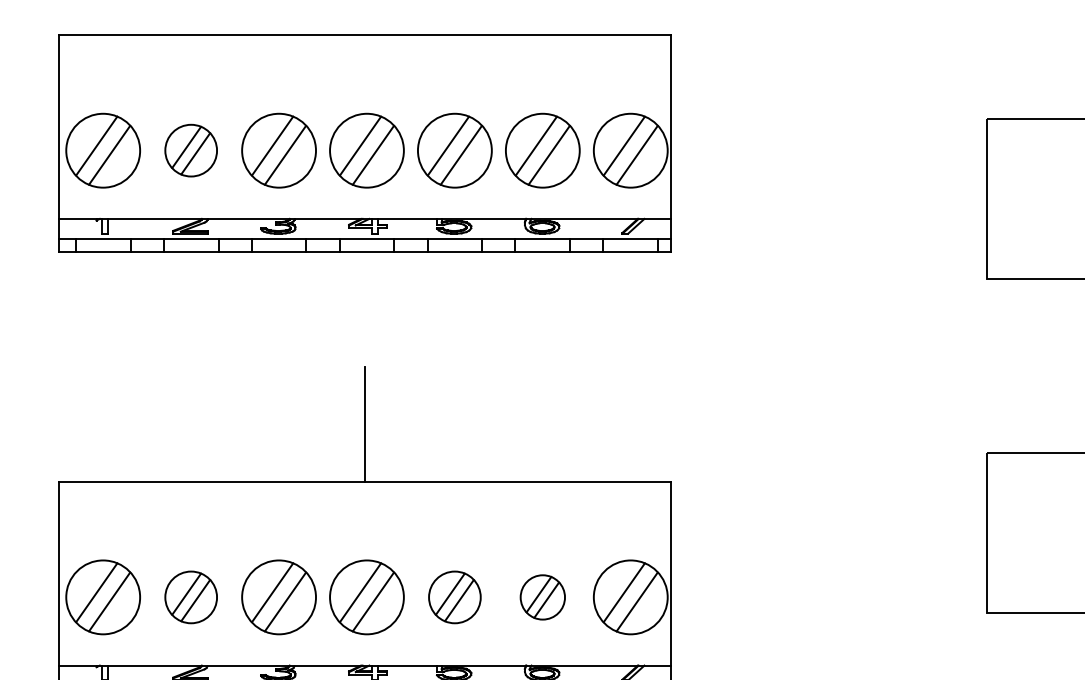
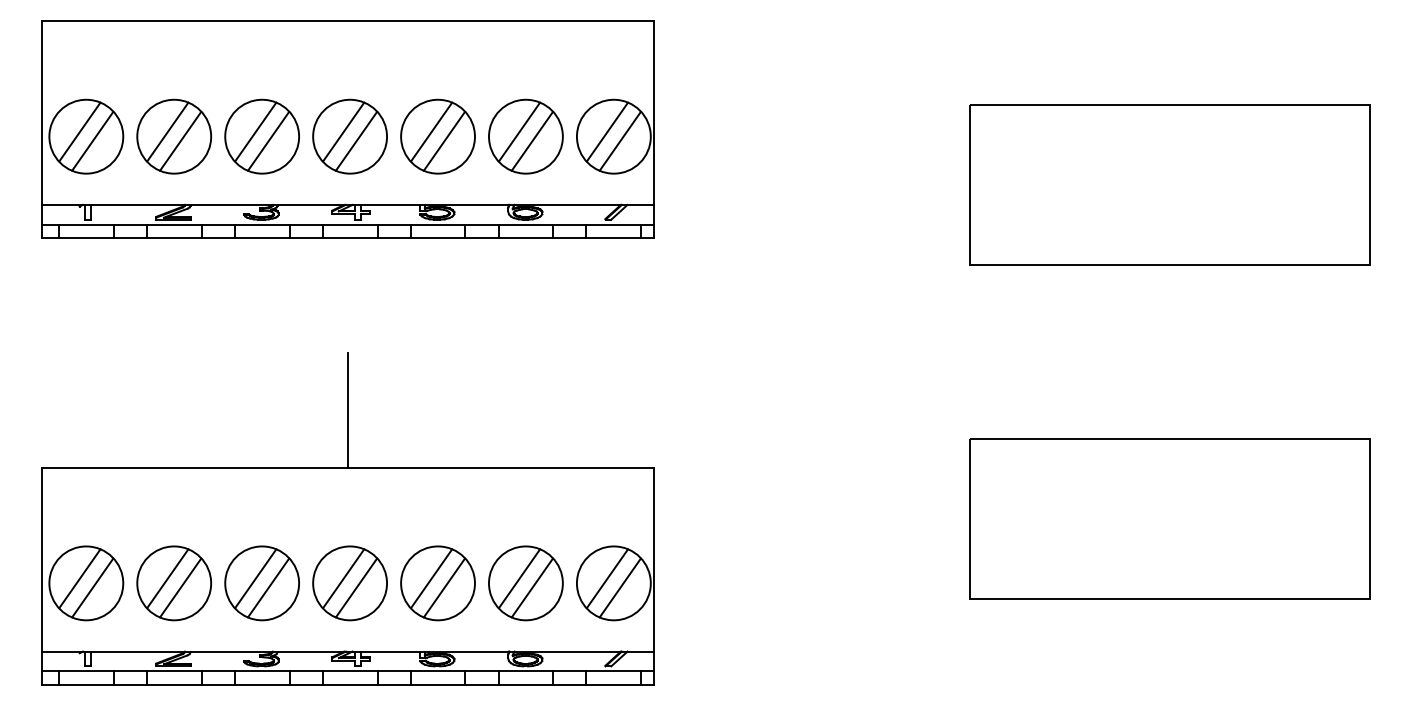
part: (191, 150) -> (174, 136), size x1.43
part: (191, 597) -> (174, 583), size x1.43
part: (454, 597) -> (437, 583), size x1.43
part: (542, 597) -> (525, 583), size x1.67

